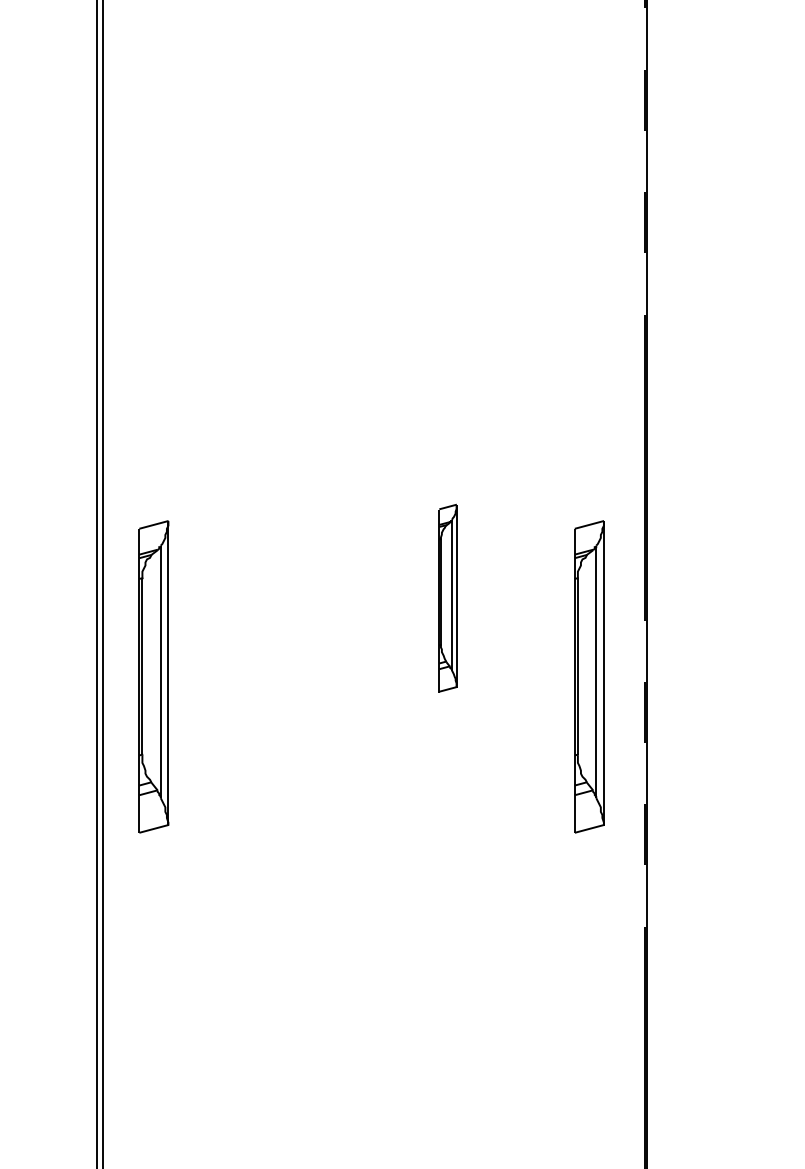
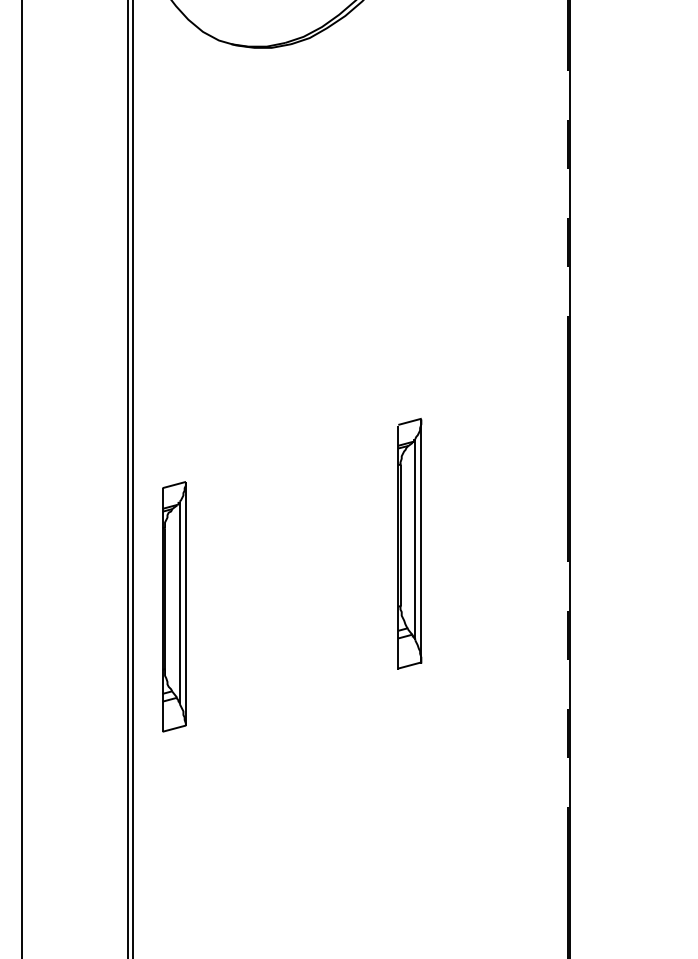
part: (447, 597) -> (409, 543), size x1.67
part: (589, 676) -> (523, 606), removed

